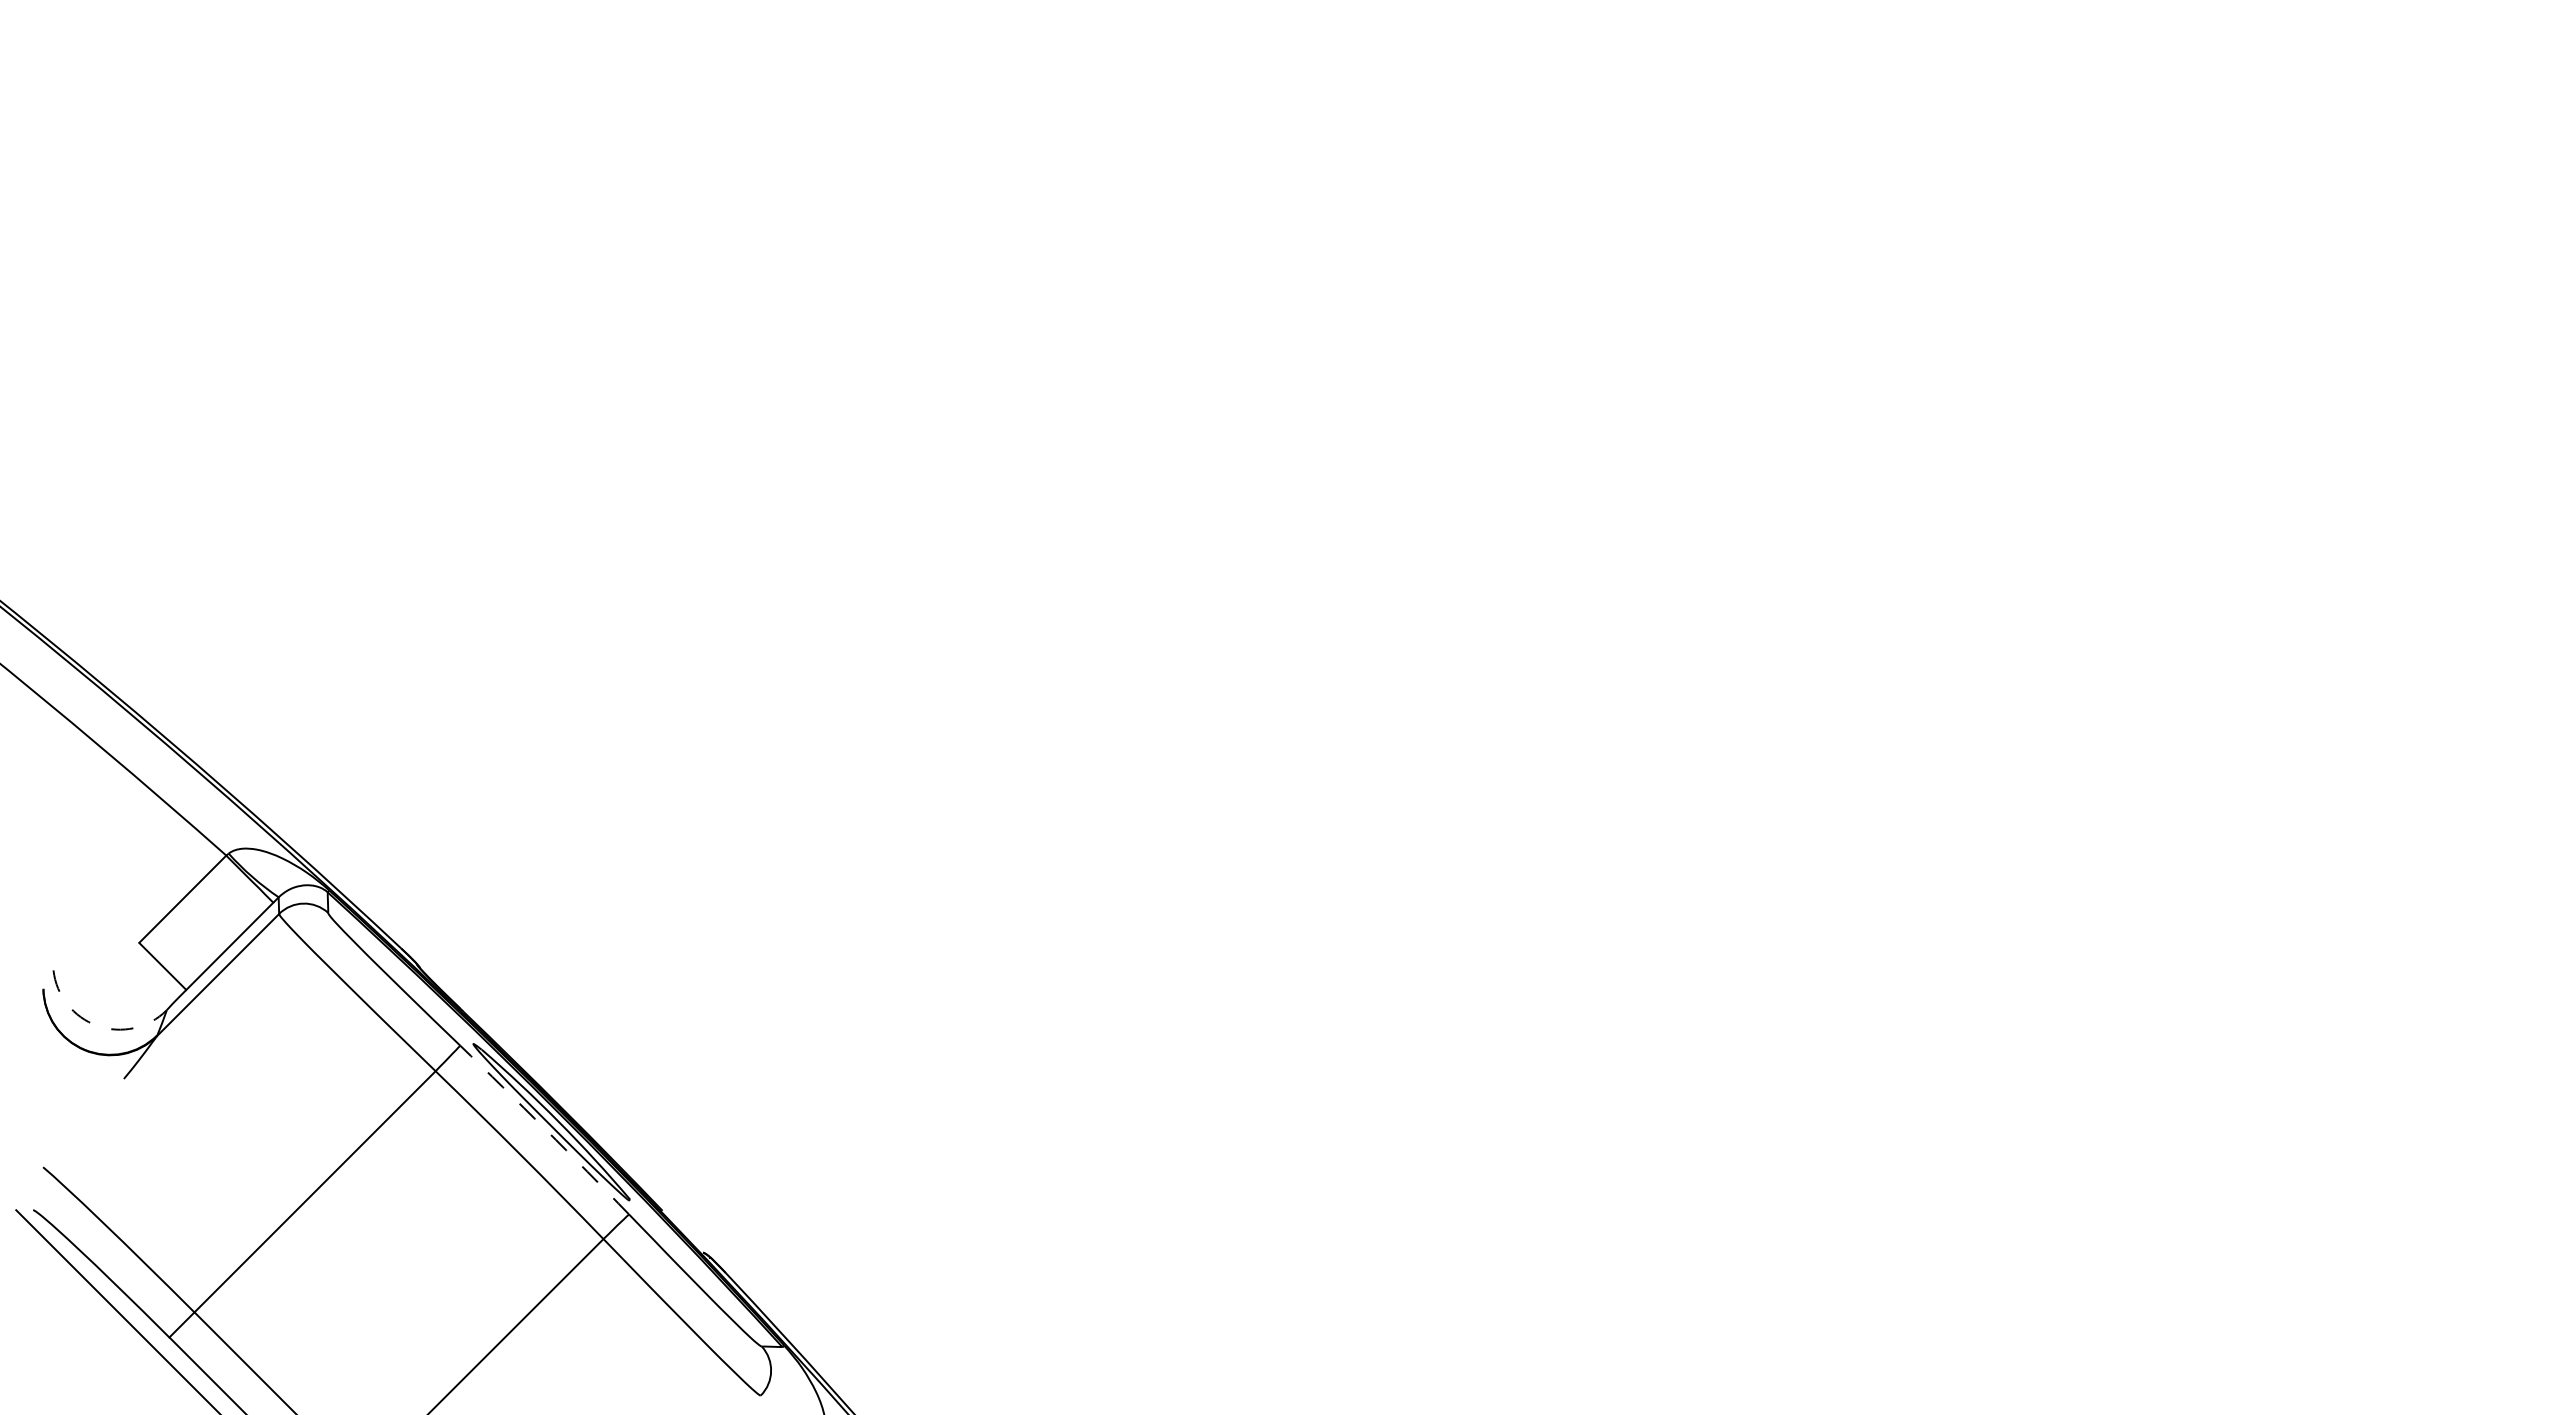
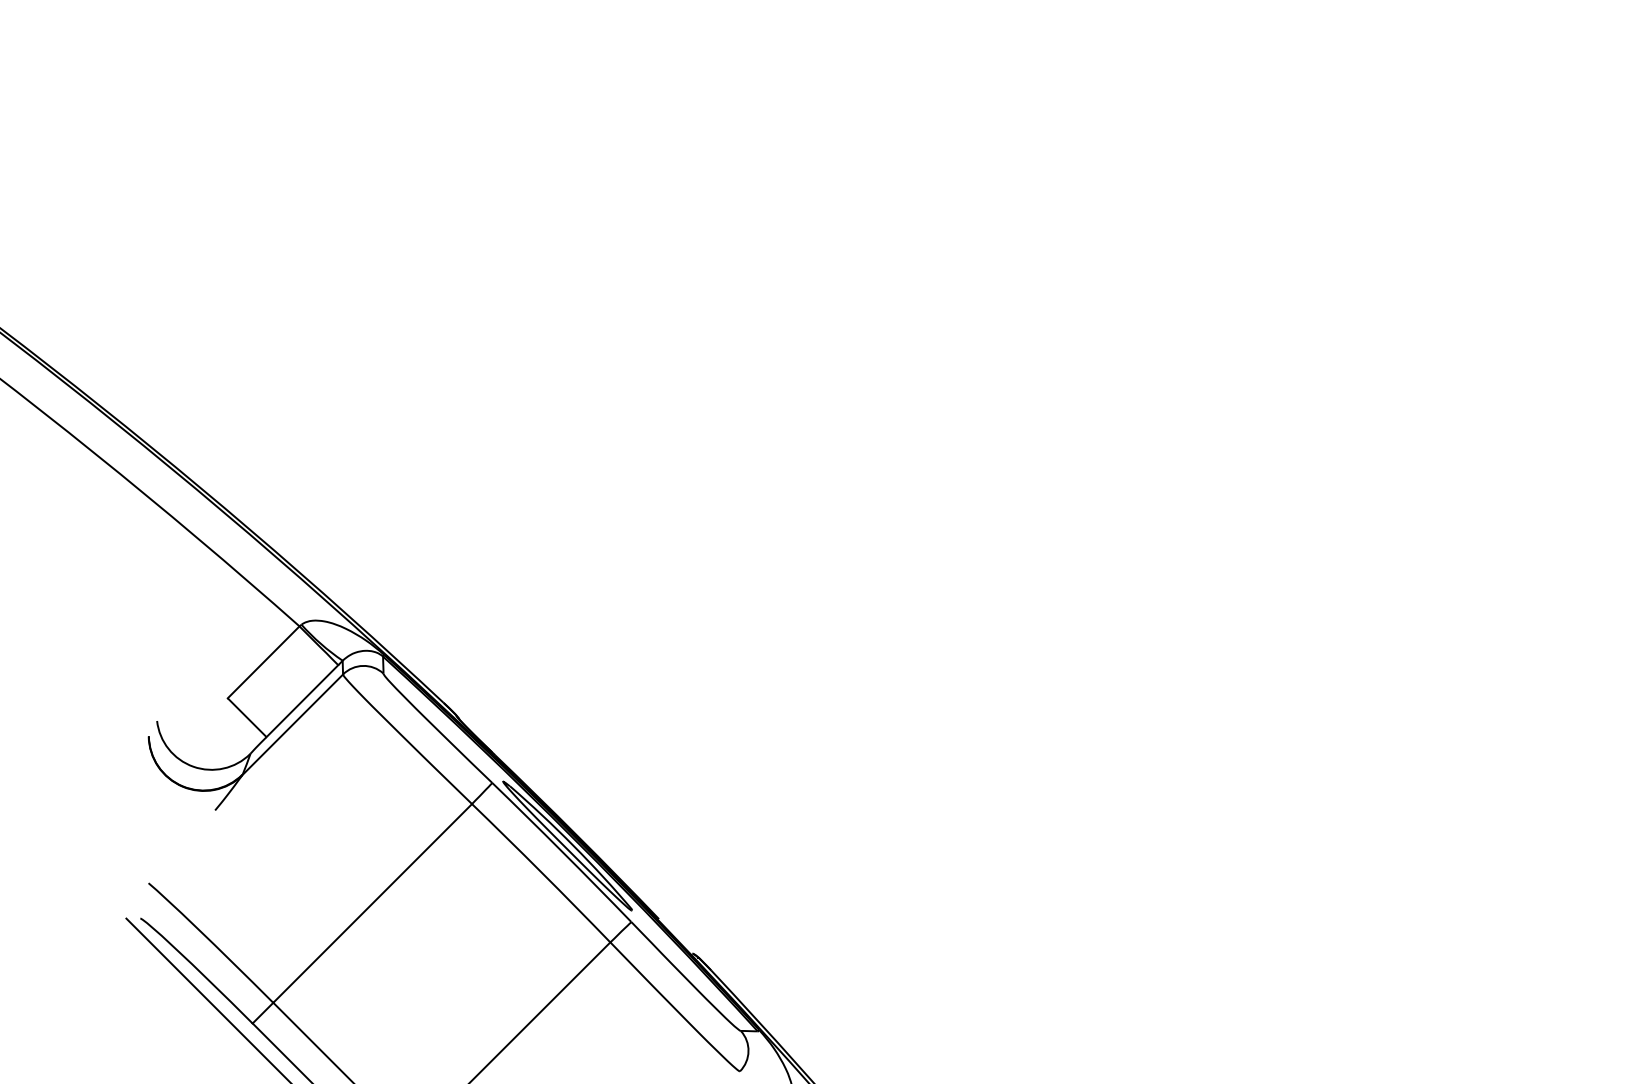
arc: (97, 1025) -> (193, 766), dashed -> solid
arc: (545, 1129) -> (562, 852), dashed -> solid

